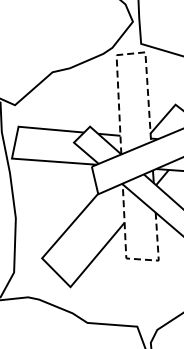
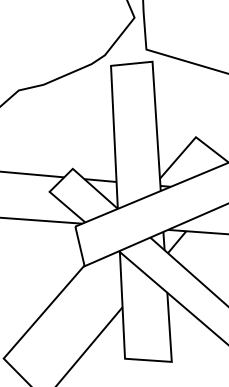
line: (126, 54) -> (125, 64), dashed -> solid
line: (129, 258) -> (129, 358), dashed -> solid

